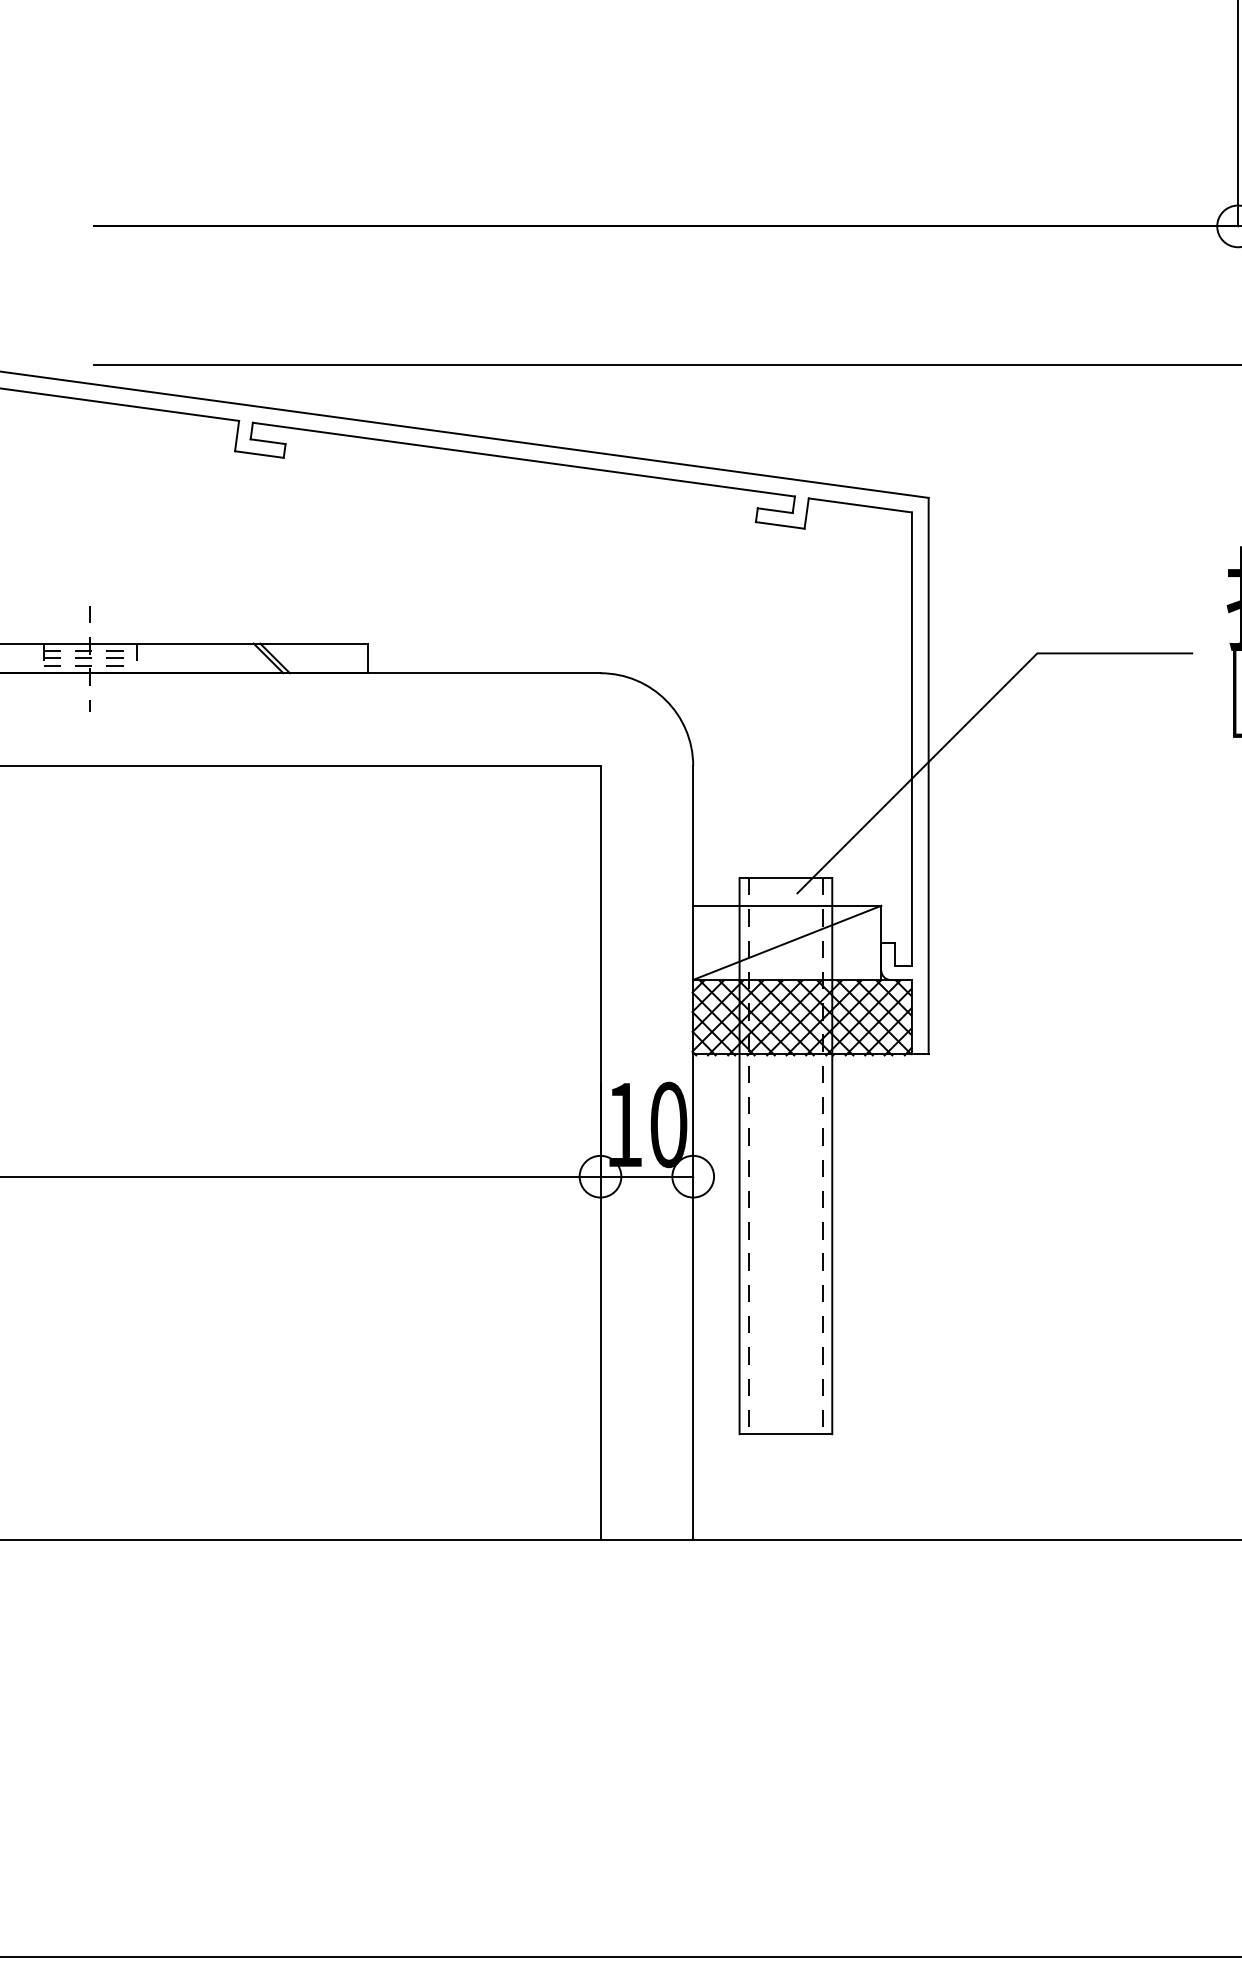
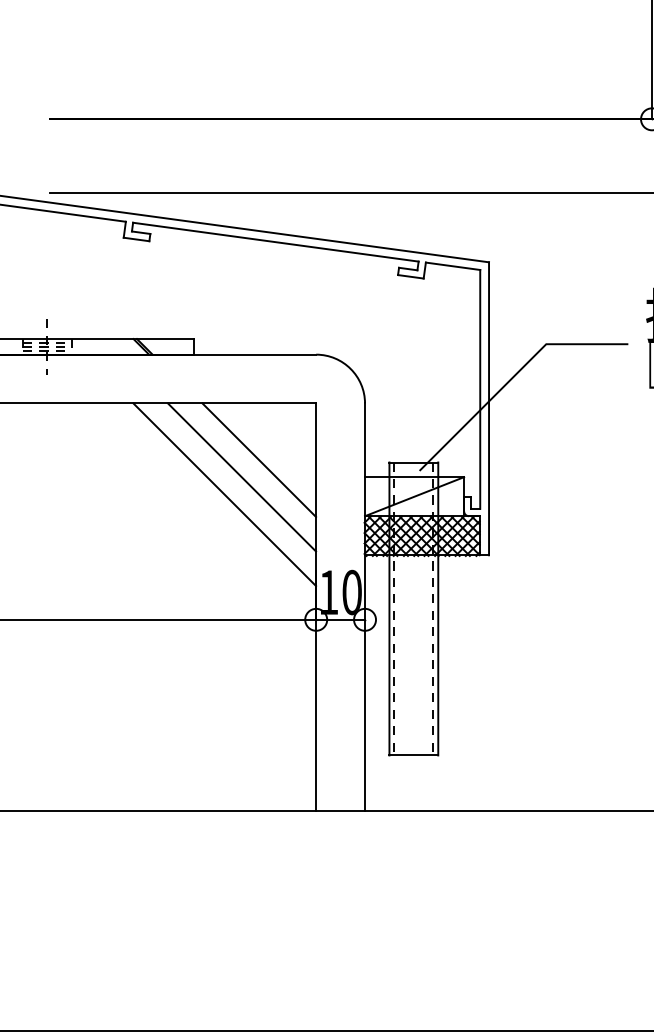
line: (492, 872) -> (259, 459), added
line: (460, 906) -> (242, 477), added
line: (426, 938) -> (224, 494), added

